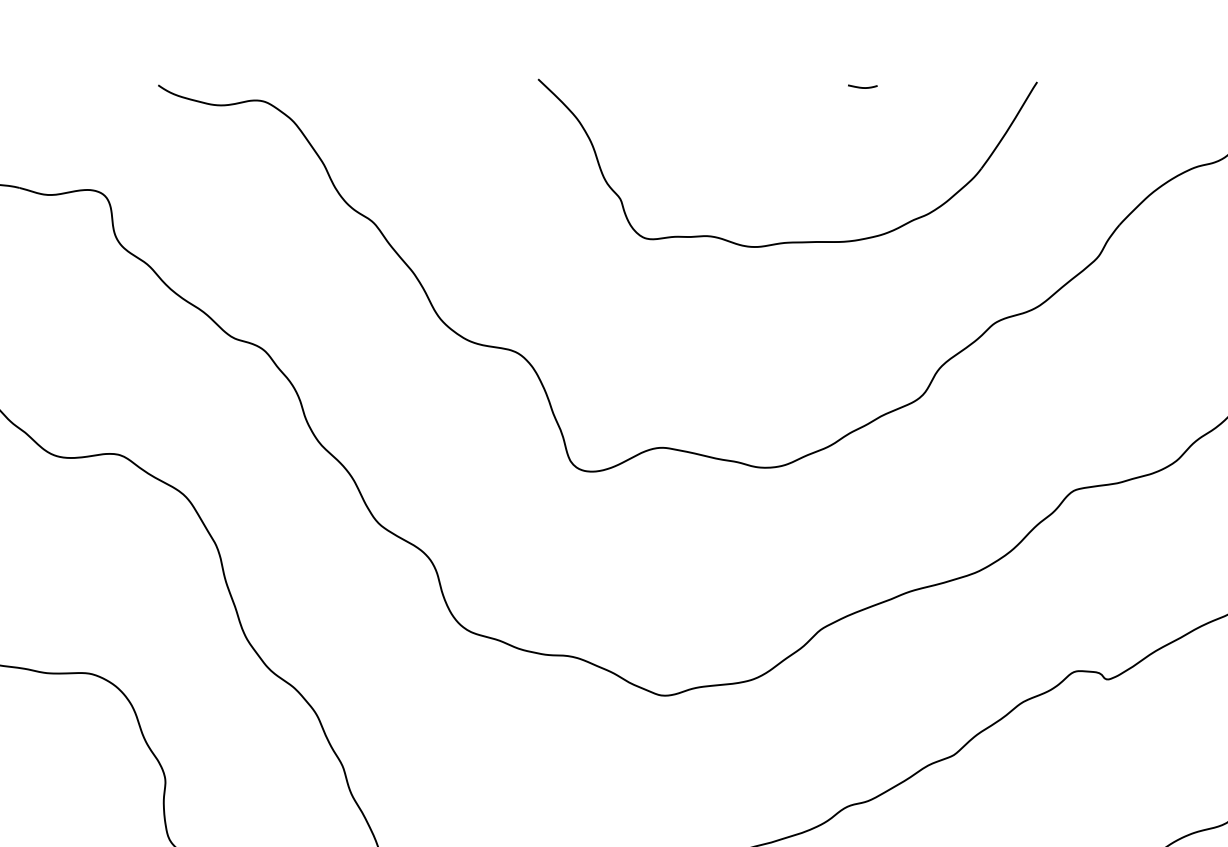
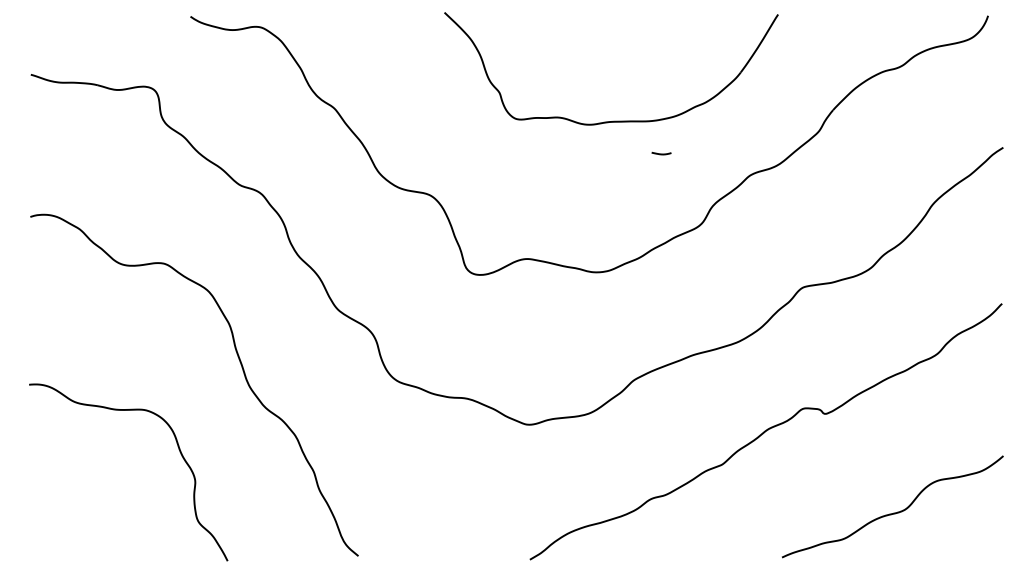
curve: (862, 86) -> (661, 153), moved

